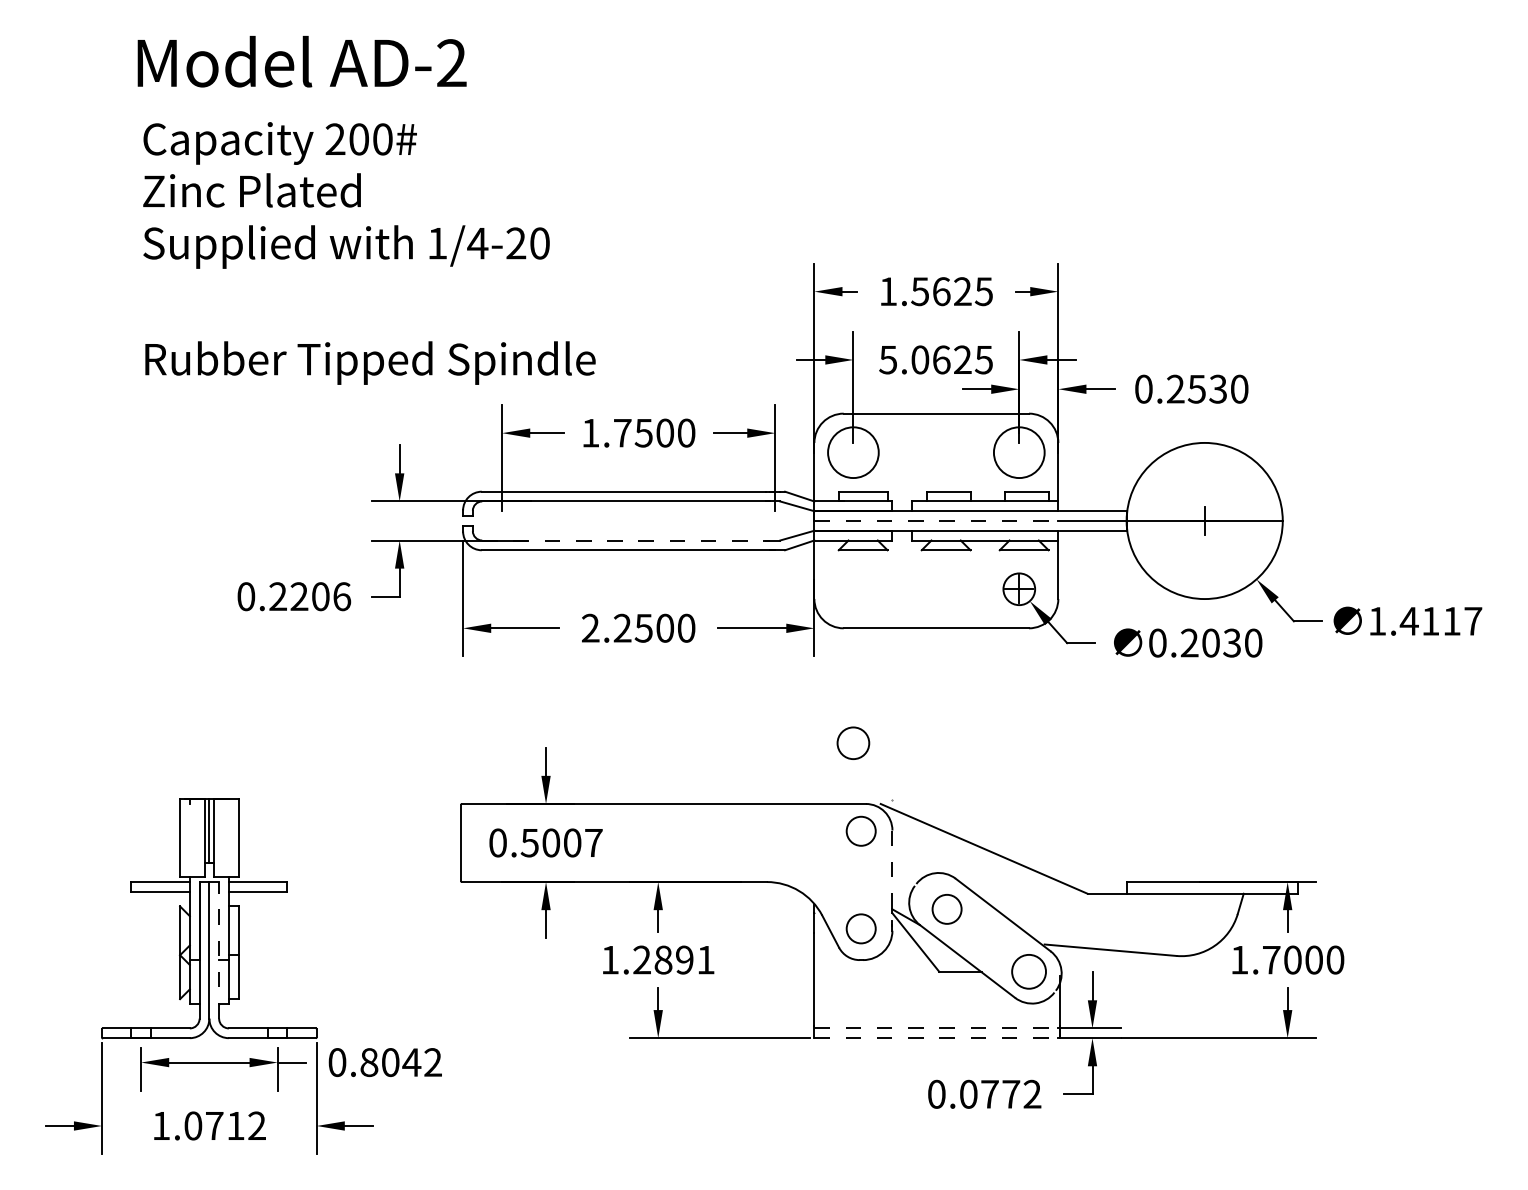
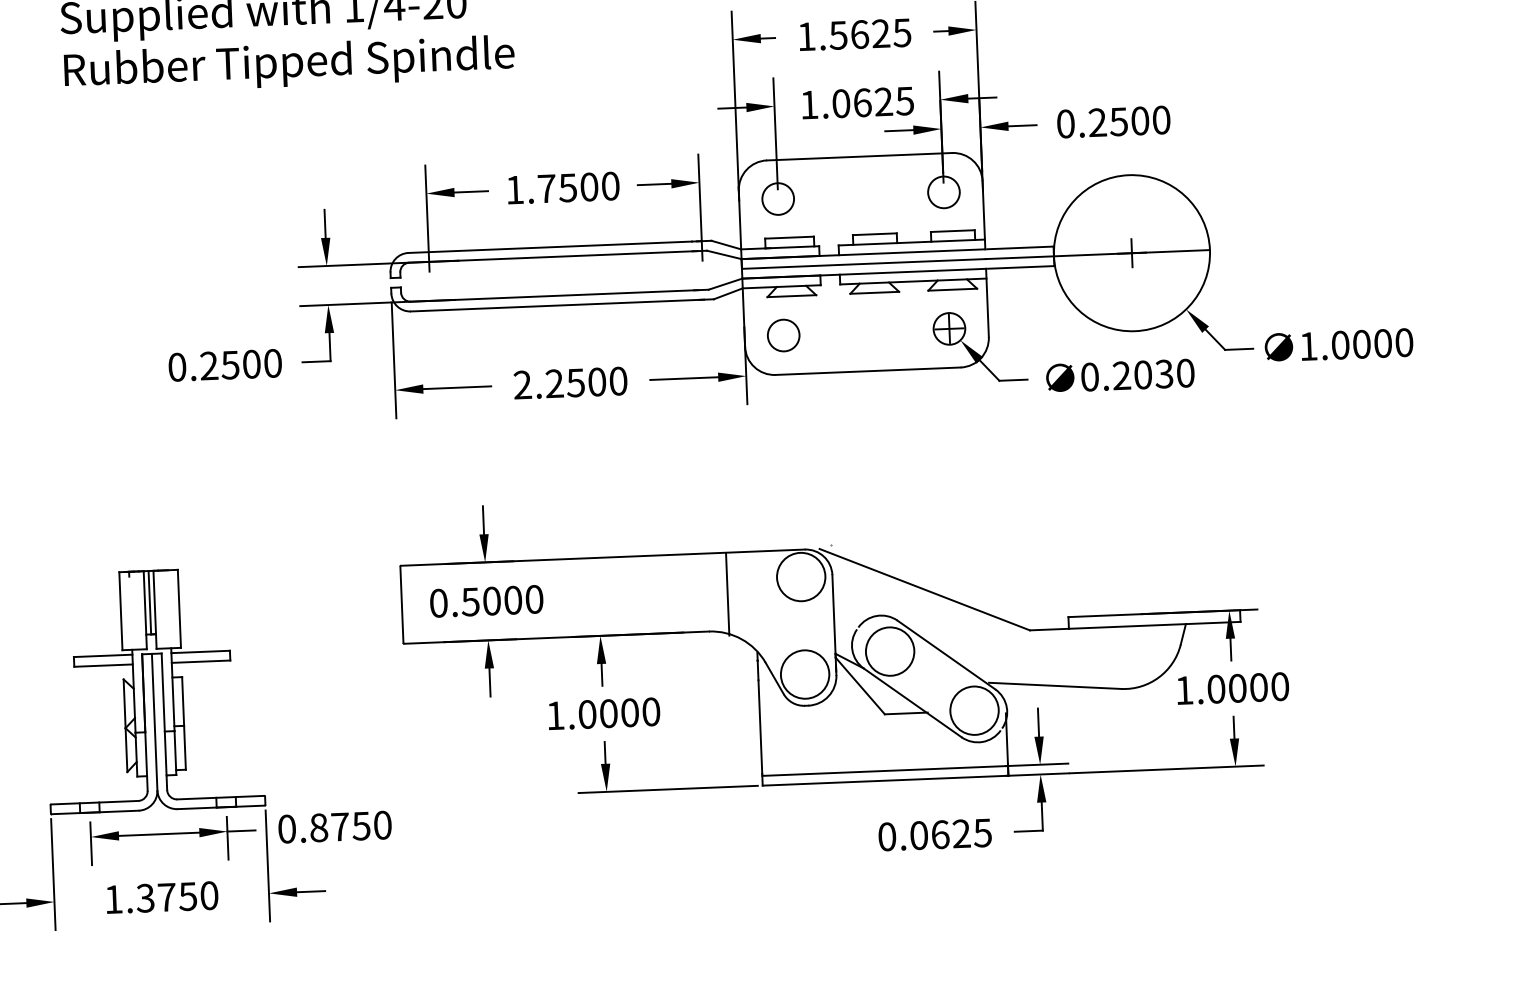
text: (887, 360) -> (808, 105), 5.0625 -> 1.0625
text: (370, 362) -> (289, 64), moved
text: (1218, 388) -> (1140, 120), 0.2530 -> 0.2500
circle: (853, 452) -> (778, 198), size x0.62
circle: (1019, 452) -> (944, 192), size x0.62
line: (936, 520) -> (863, 263), dashed -> solid
line: (626, 540) -> (555, 295), dashed -> solid
text: (320, 596) -> (251, 364), 0.2206 -> 0.2500
text: (1440, 620) -> (1371, 343), 1.4117 -> 1.0000
circle: (853, 742) -> (783, 334), moved
circle: (861, 831) -> (801, 577), size x1.67
text: (593, 842) -> (534, 598), 0.5007 -> 0.5000
line: (787, 845) -> (728, 594), added
line: (892, 879) -> (834, 623), dashed -> solid
circle: (946, 909) -> (889, 651), size x1.67
circle: (861, 928) -> (805, 674), size x1.67
line: (219, 949) -> (164, 720), dashed -> solid
text: (673, 959) -> (618, 712), 1.2891 -> 1.0000
text: (1271, 959) -> (1216, 688), 1.7000 -> 1.0000
circle: (1028, 971) -> (973, 710), size x1.43
line: (936, 1028) -> (884, 771), dashed -> solid
line: (937, 1038) -> (885, 781), dashed -> solid
text: (411, 1062) -> (361, 826), 0.8042 -> 0.8750
text: (1011, 1093) -> (961, 833), 0.0772 -> 0.0625
text: (224, 1125) -> (176, 896), 1.0712 -> 1.3750

